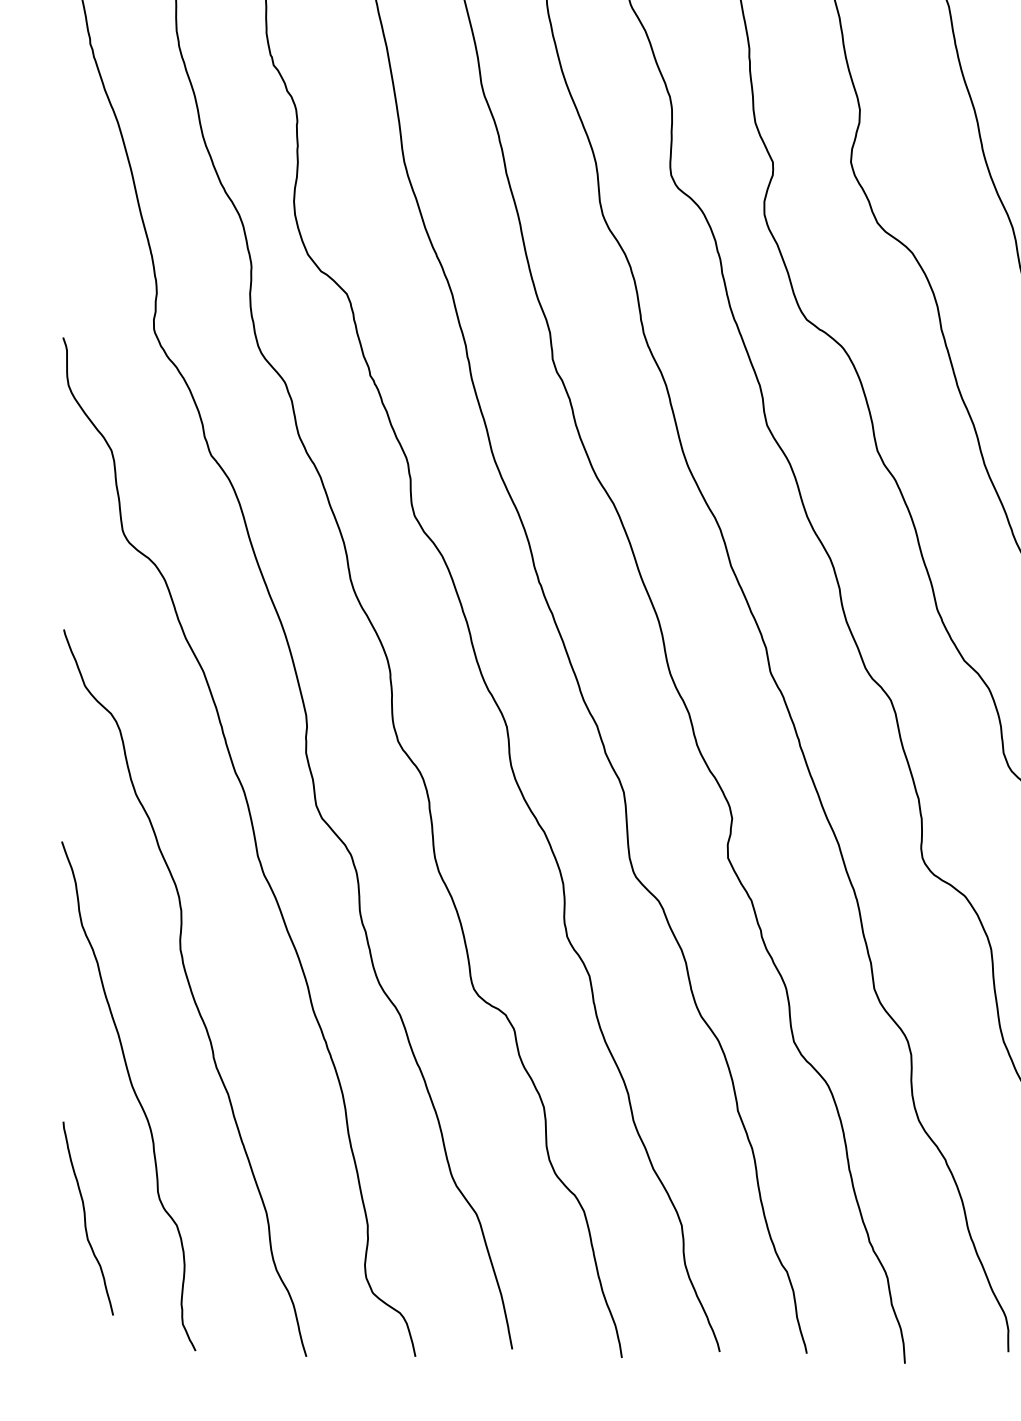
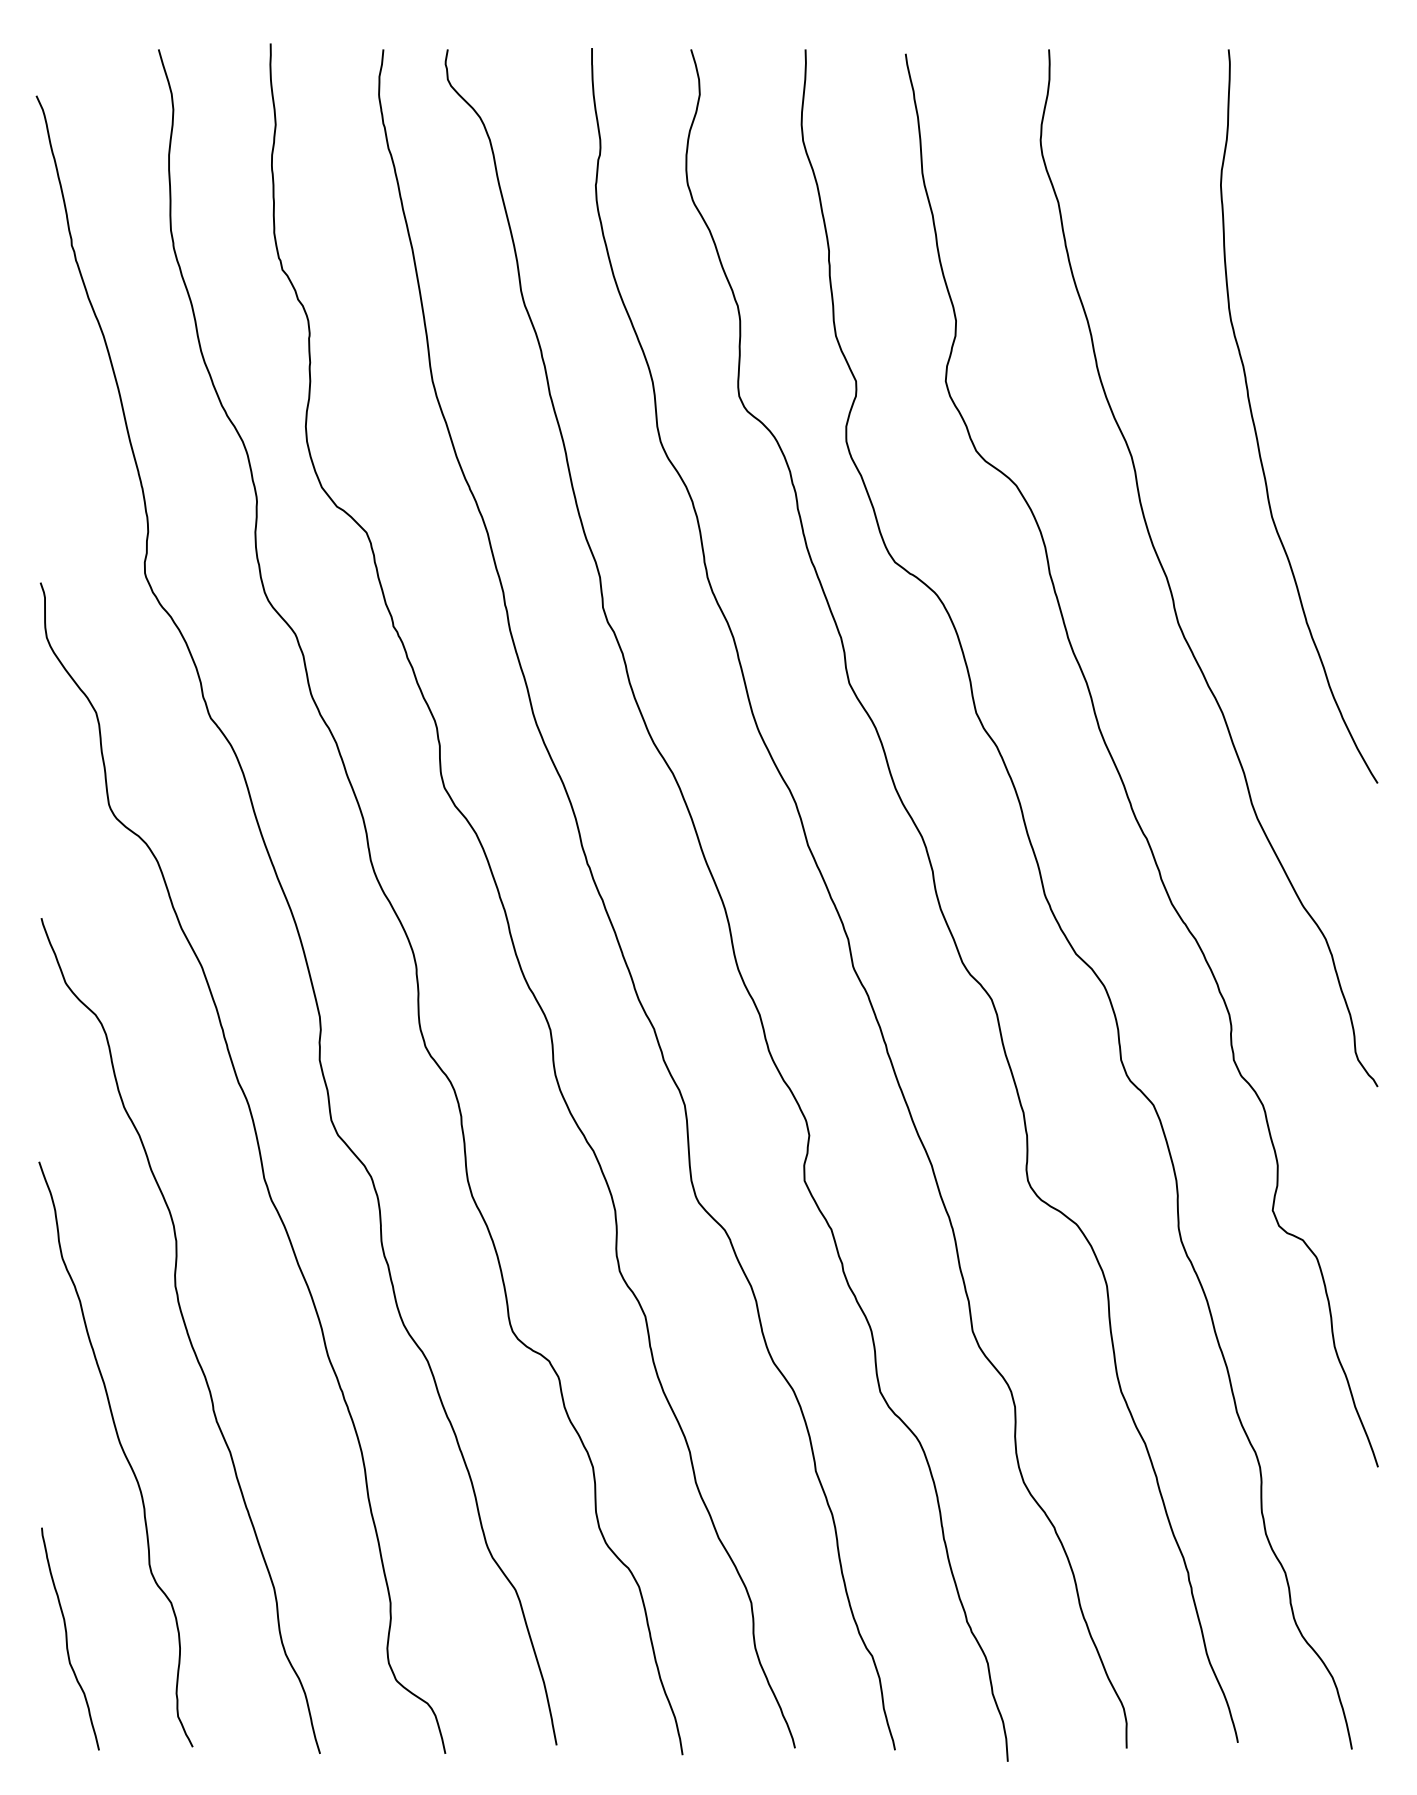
curve: (85, 1218) -> (67, 1638), moved

